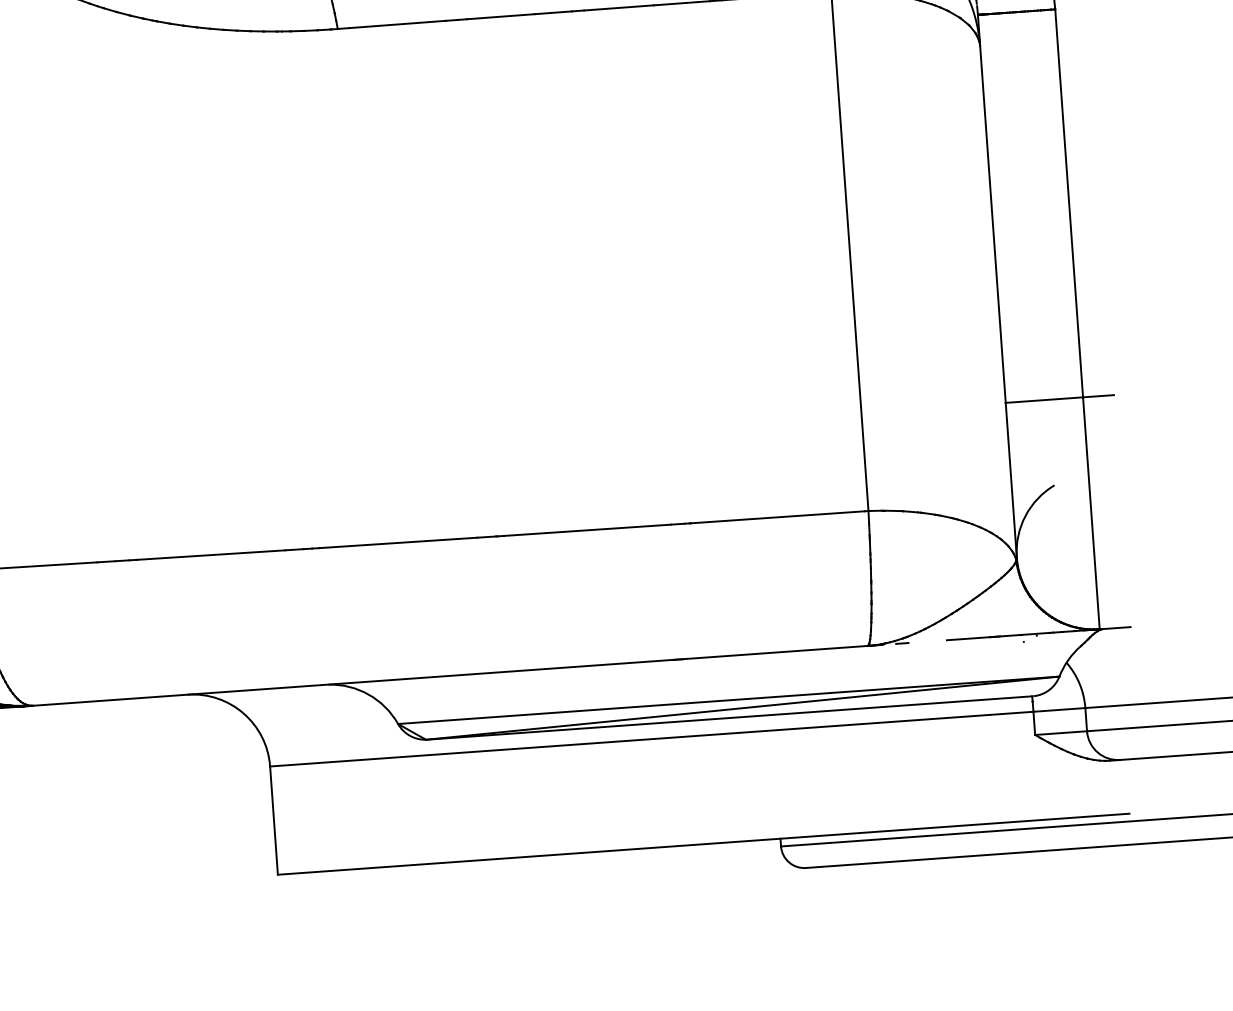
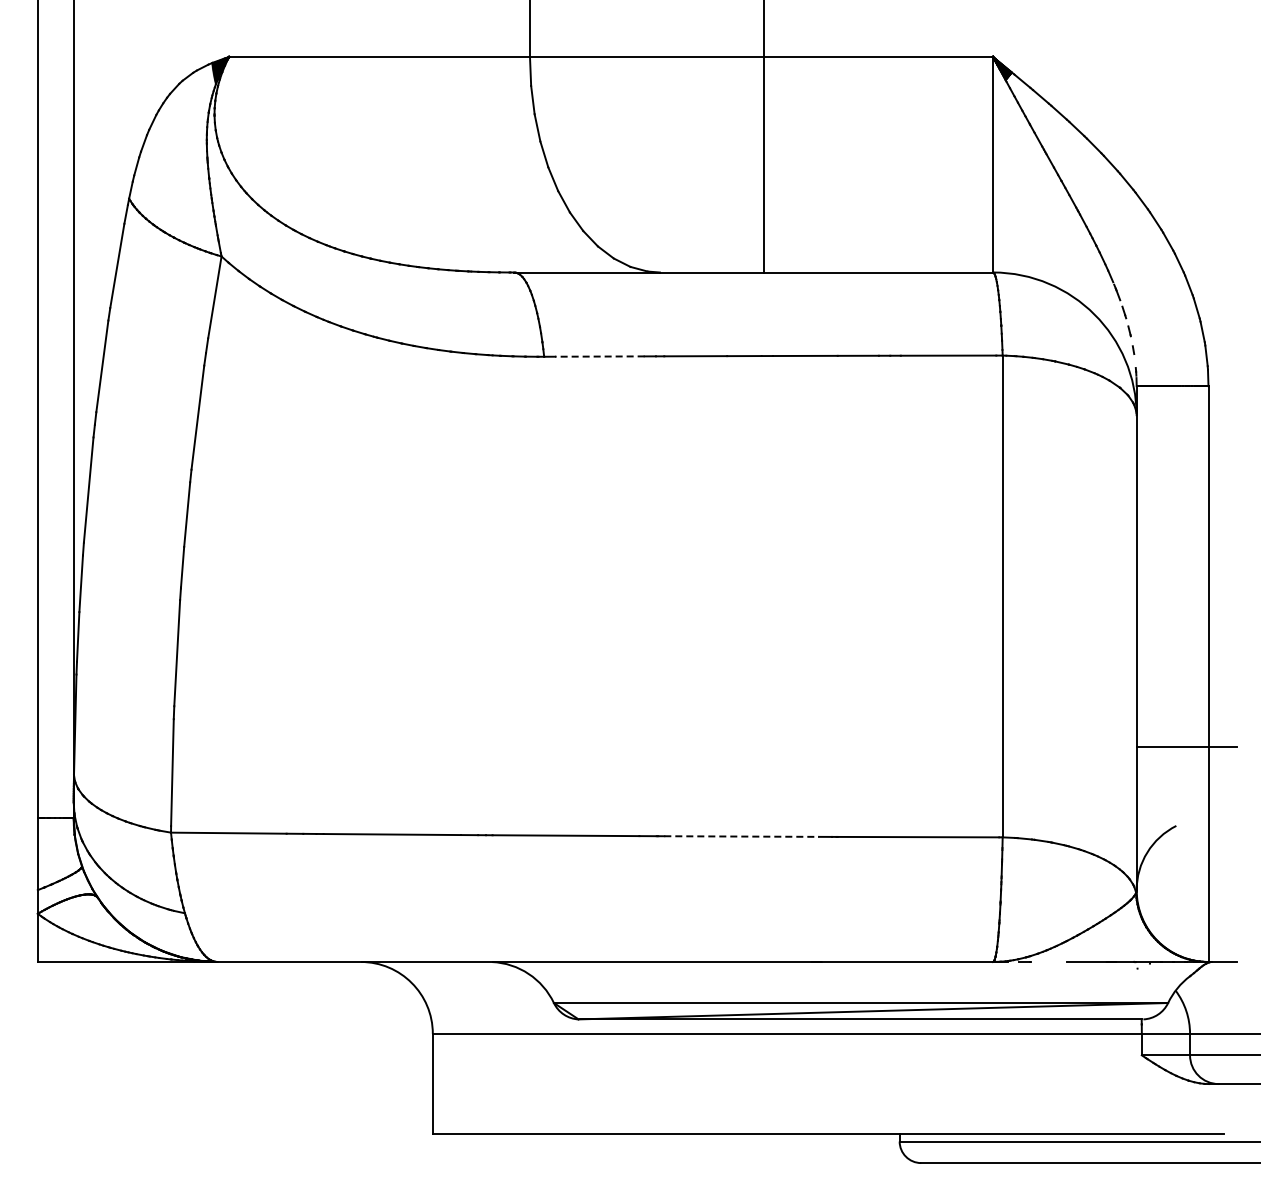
line: (397, 24) -> (599, 356), solid -> dashed
line: (588, 530) -> (742, 836), solid -> dashed

